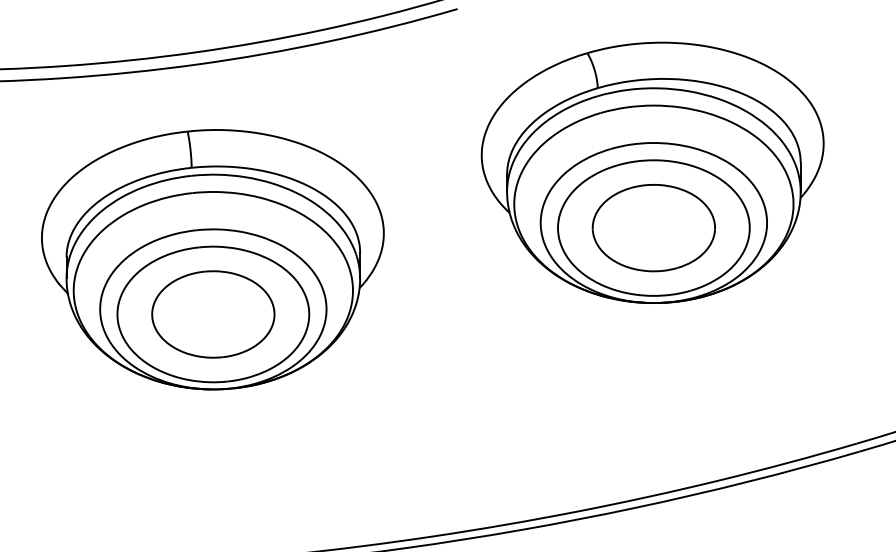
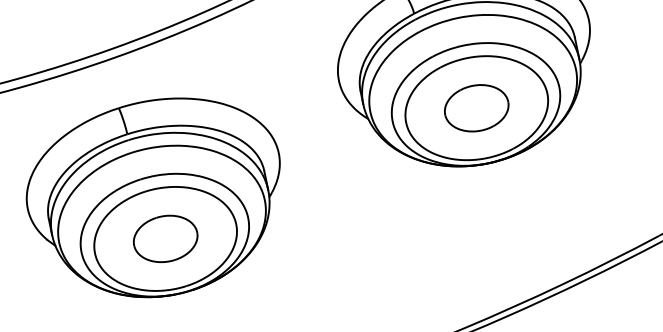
part: (653, 228) -> (476, 108), size x0.7
part: (213, 314) -> (165, 238), size x0.7

